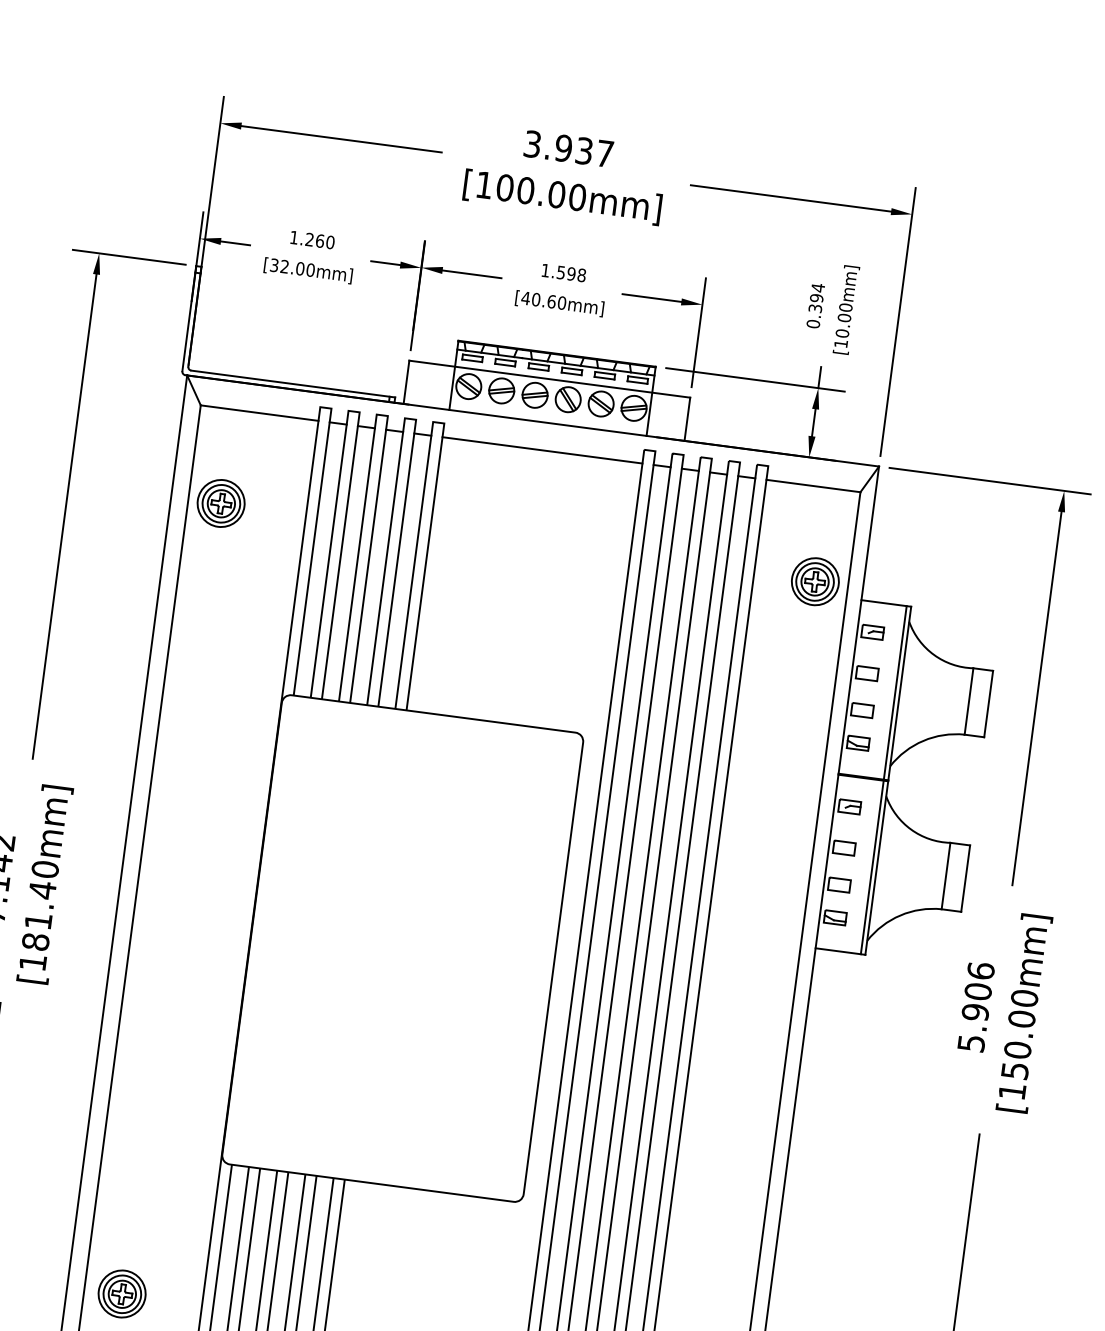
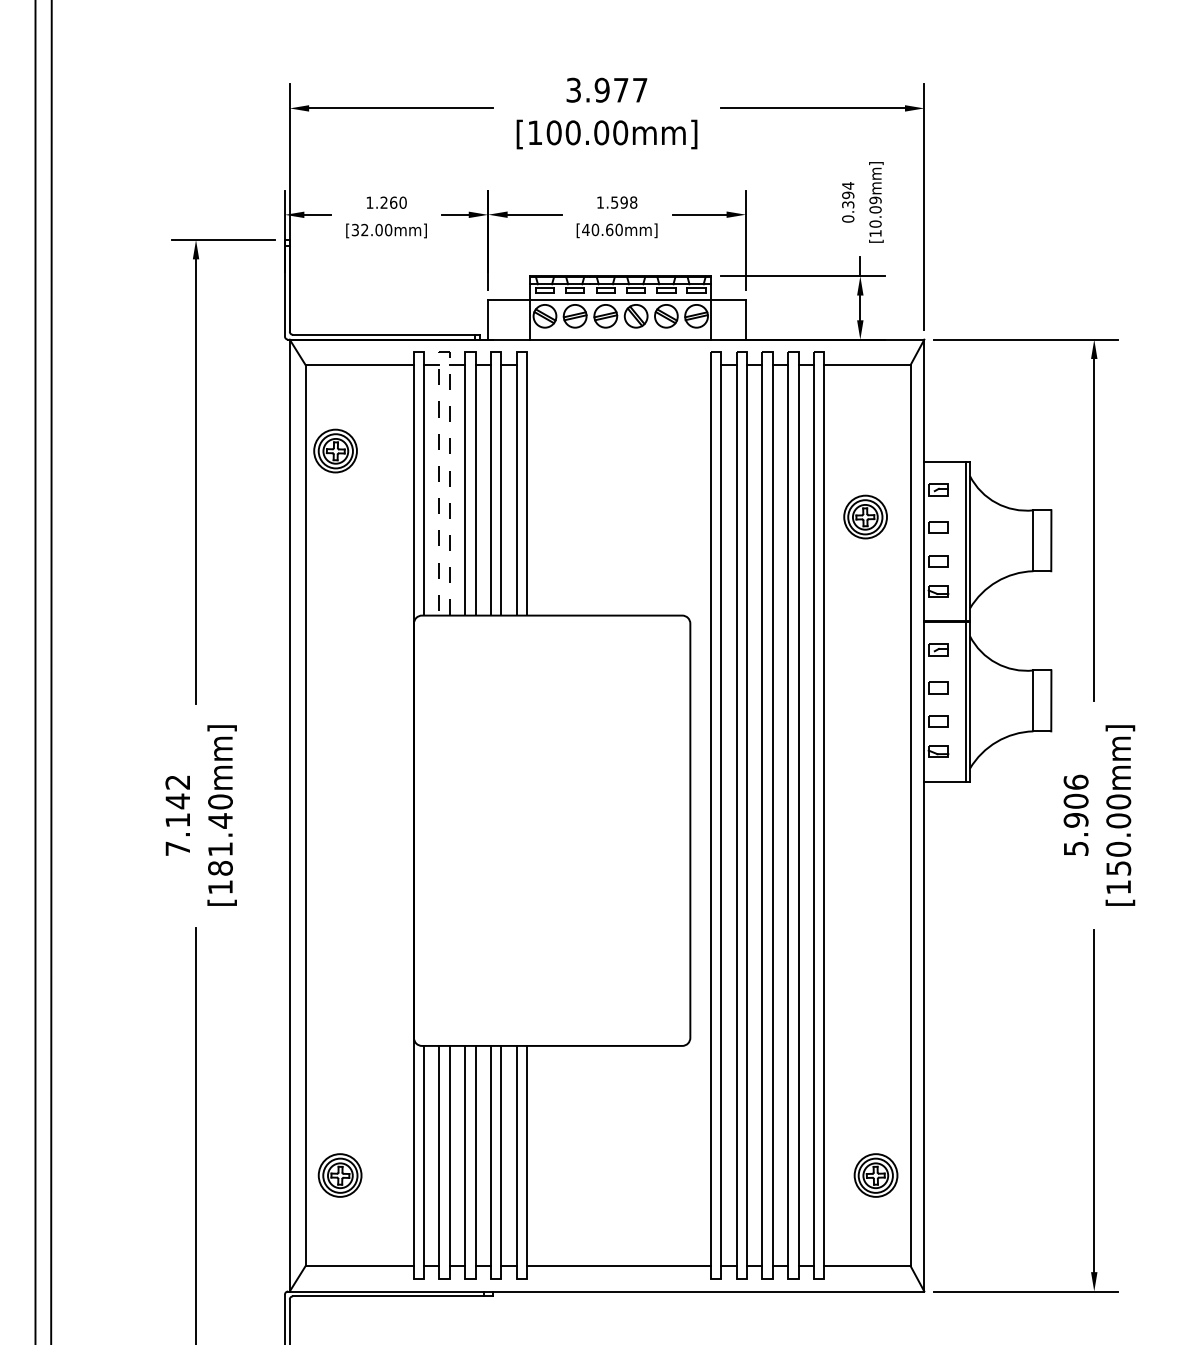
text: (584, 150) -> (621, 89), 3.937 -> 3.977
text: (845, 307) -> (875, 200), [10.00mm] -> [10.09mm]
line: (354, 411) -> (444, 352), solid -> dashed
line: (541, 450) -> (618, 365), removed
part: (815, 581) -> (865, 516), moved

